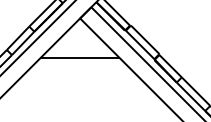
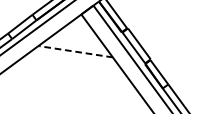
line: (80, 58) -> (75, 52), solid -> dashed

